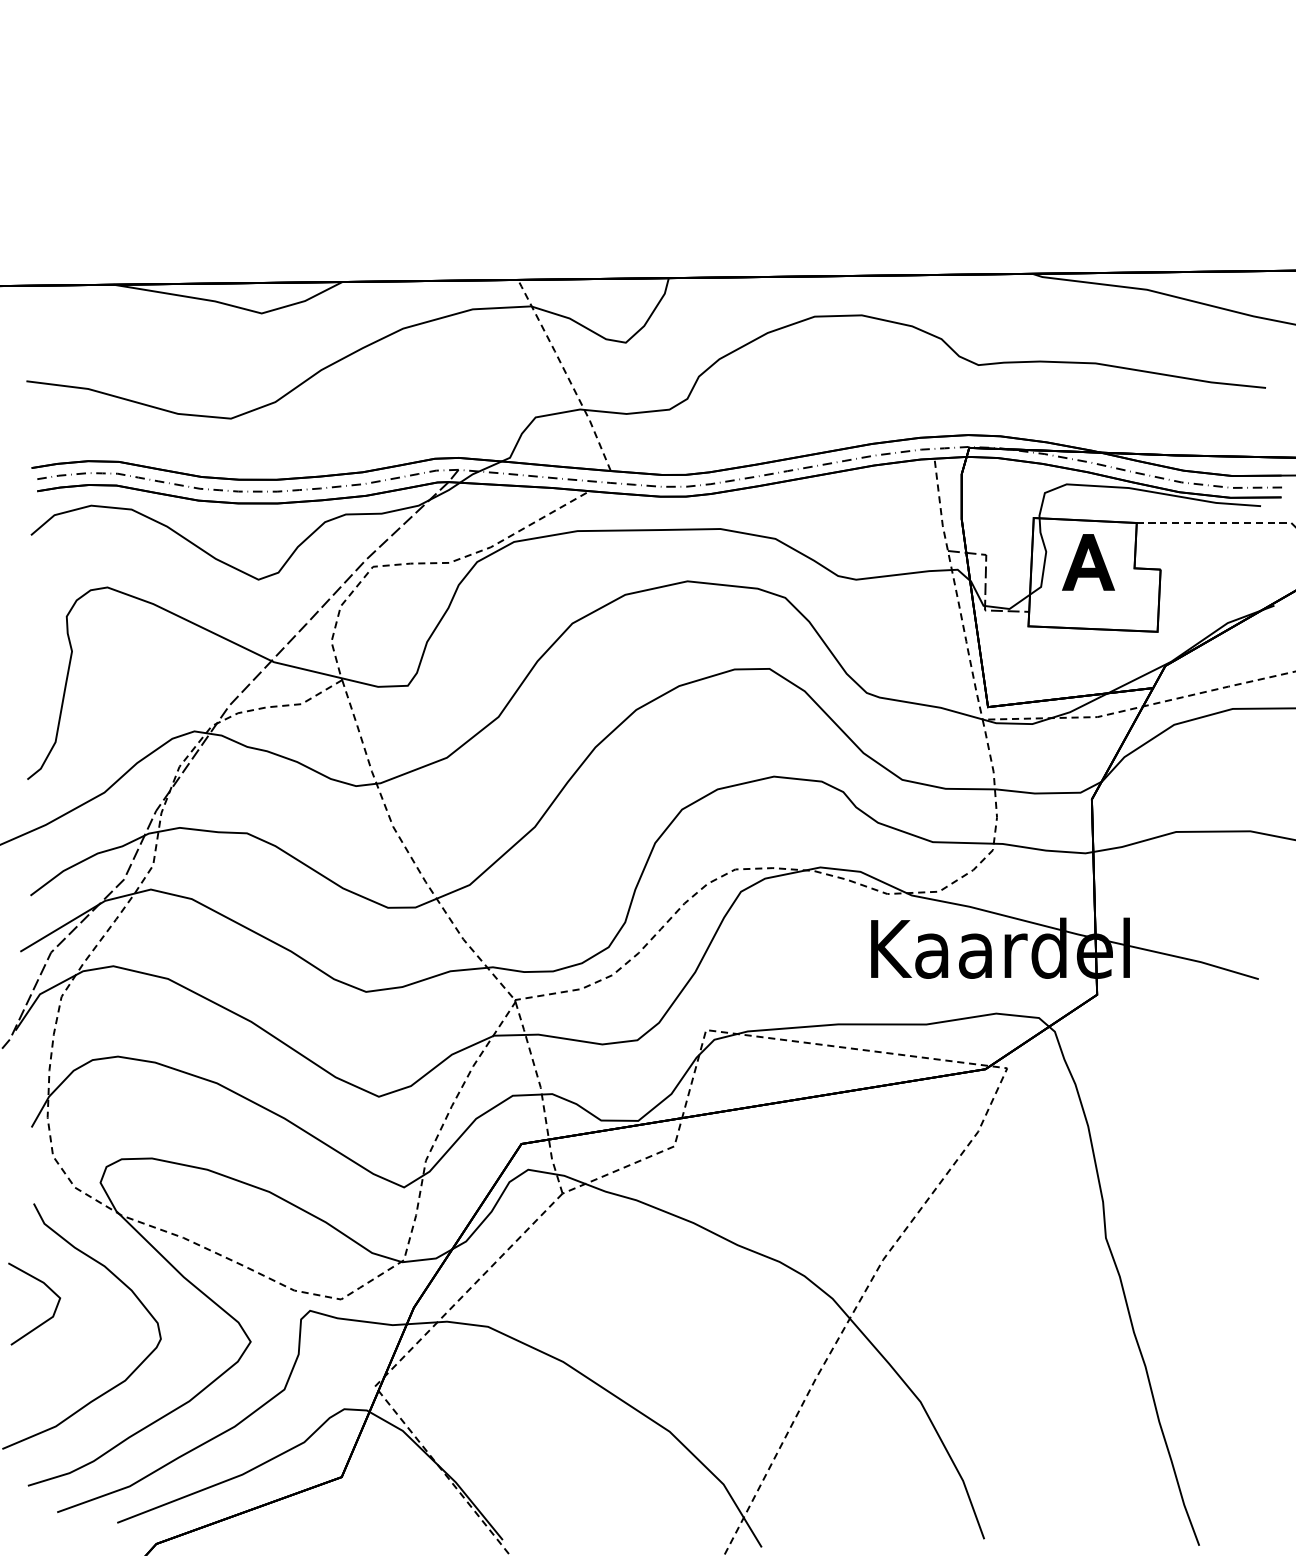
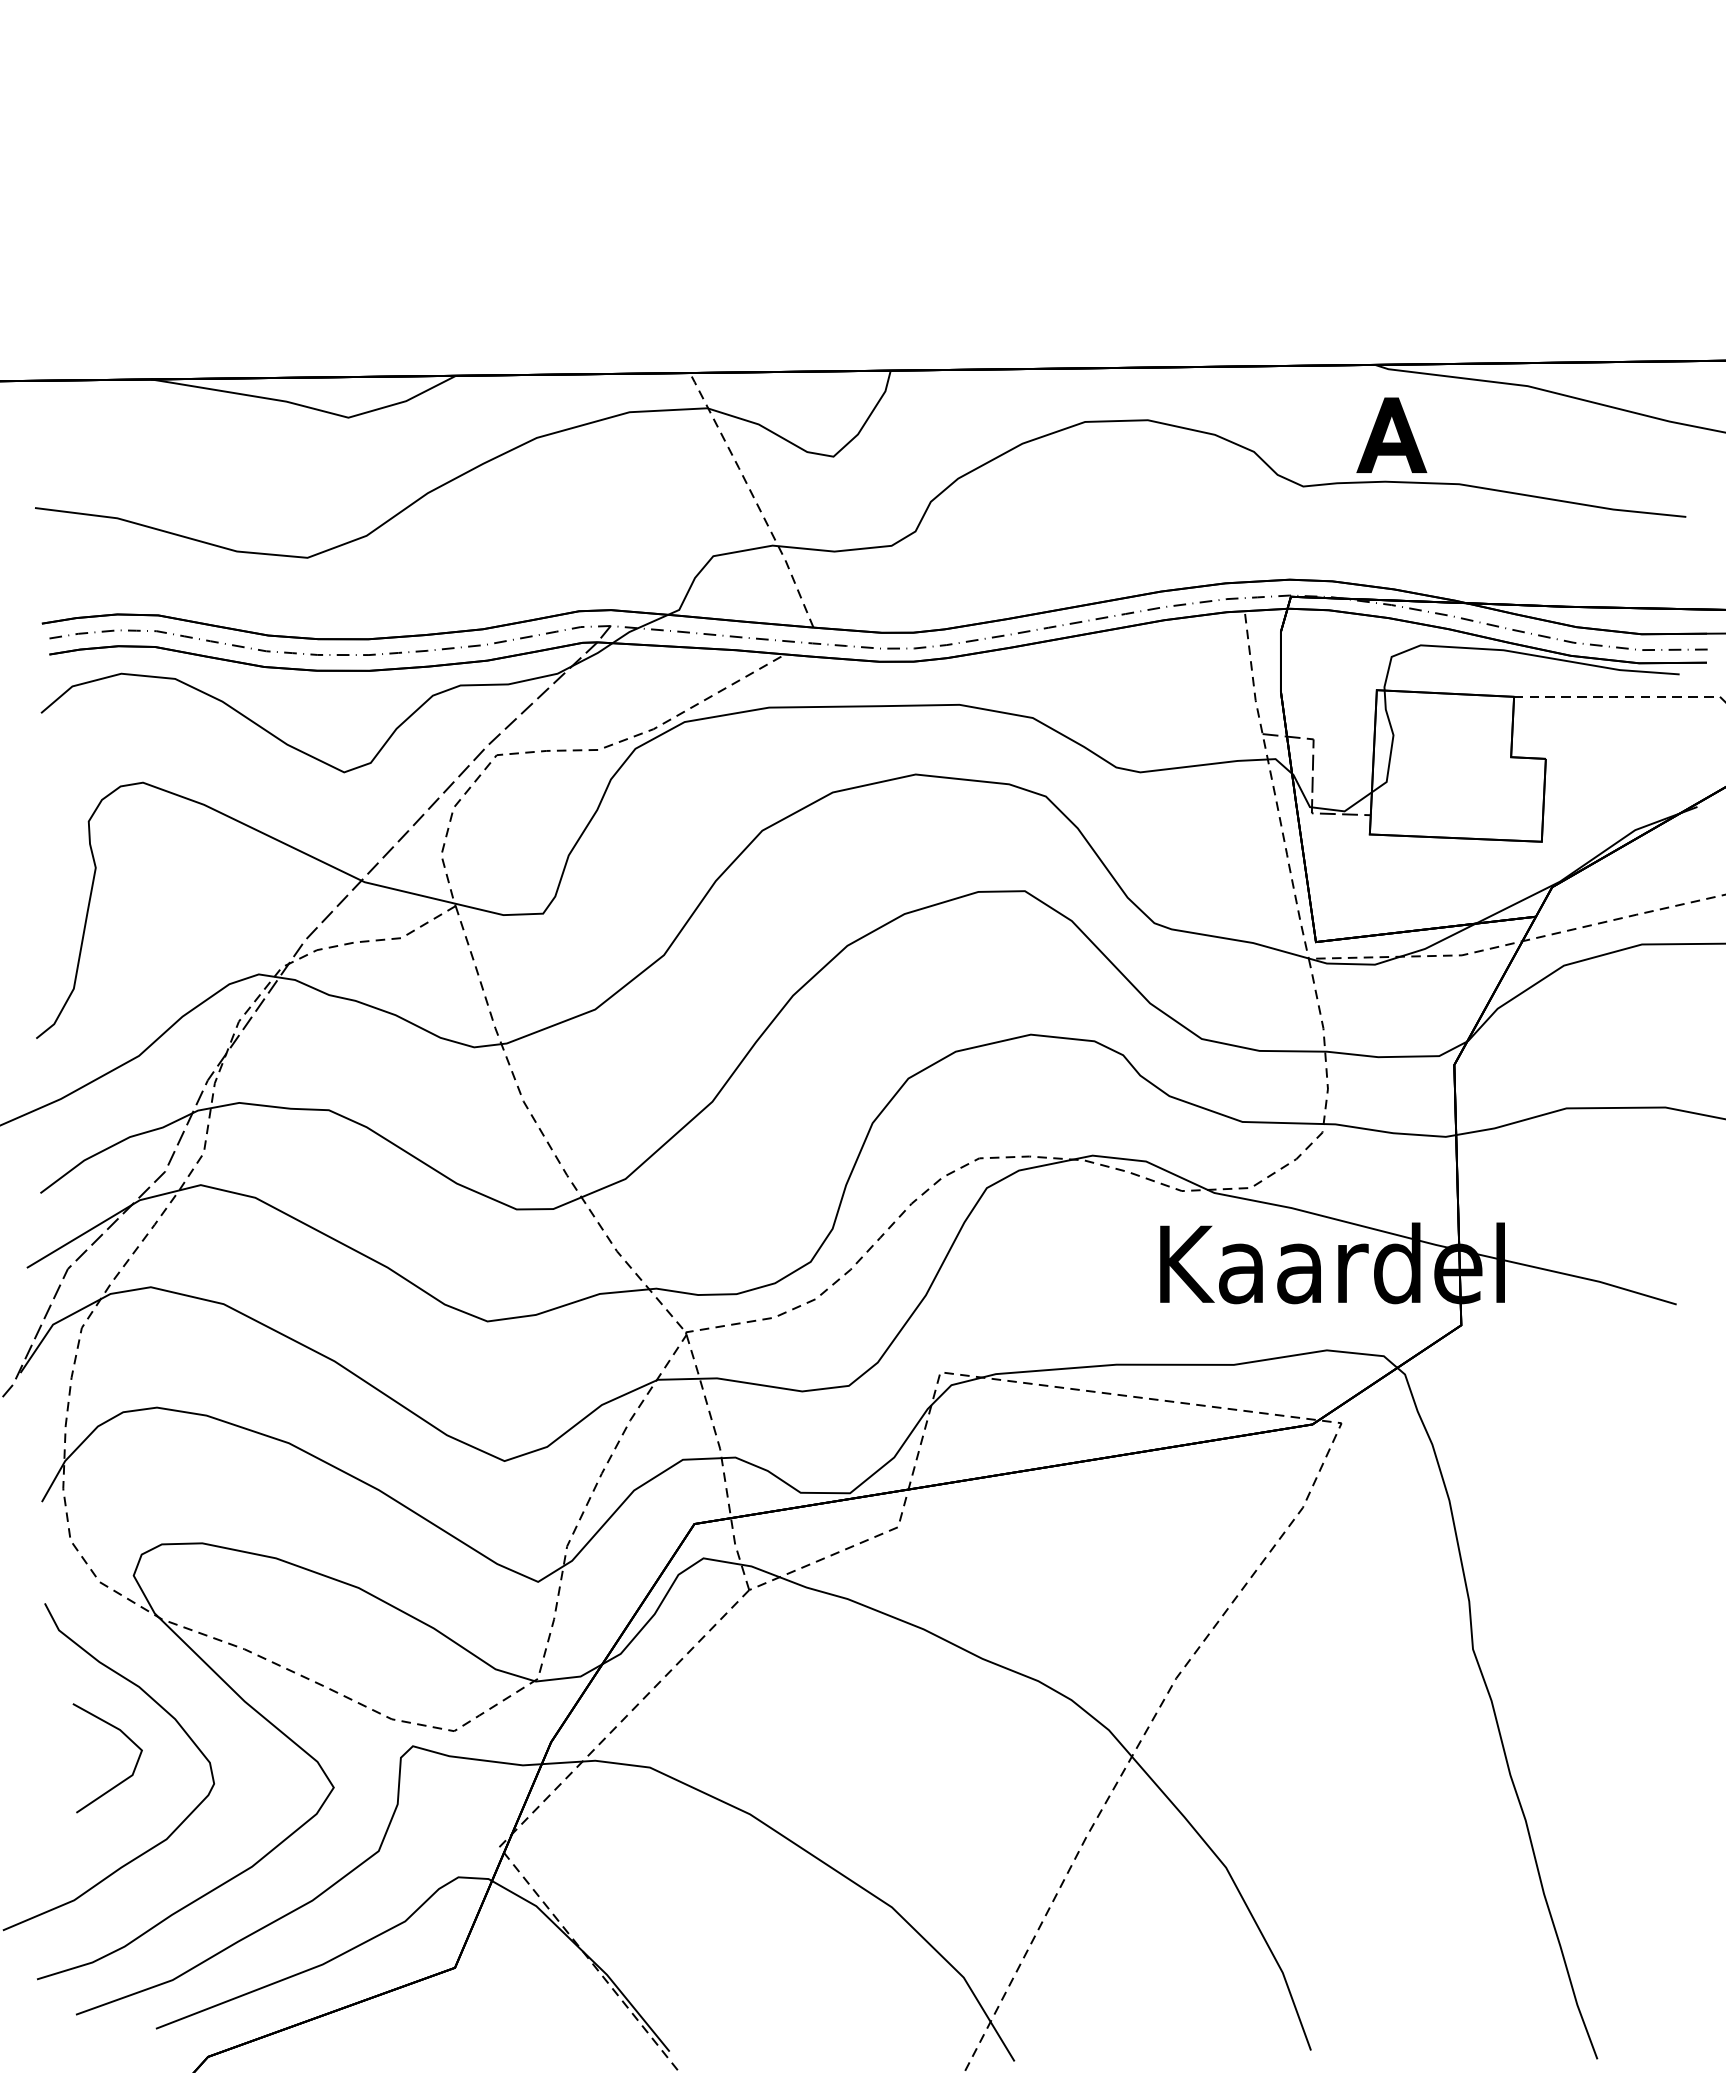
part: (1088, 561) -> (1391, 434), moved
line: (45, 1320) -> (122, 1780), moved

